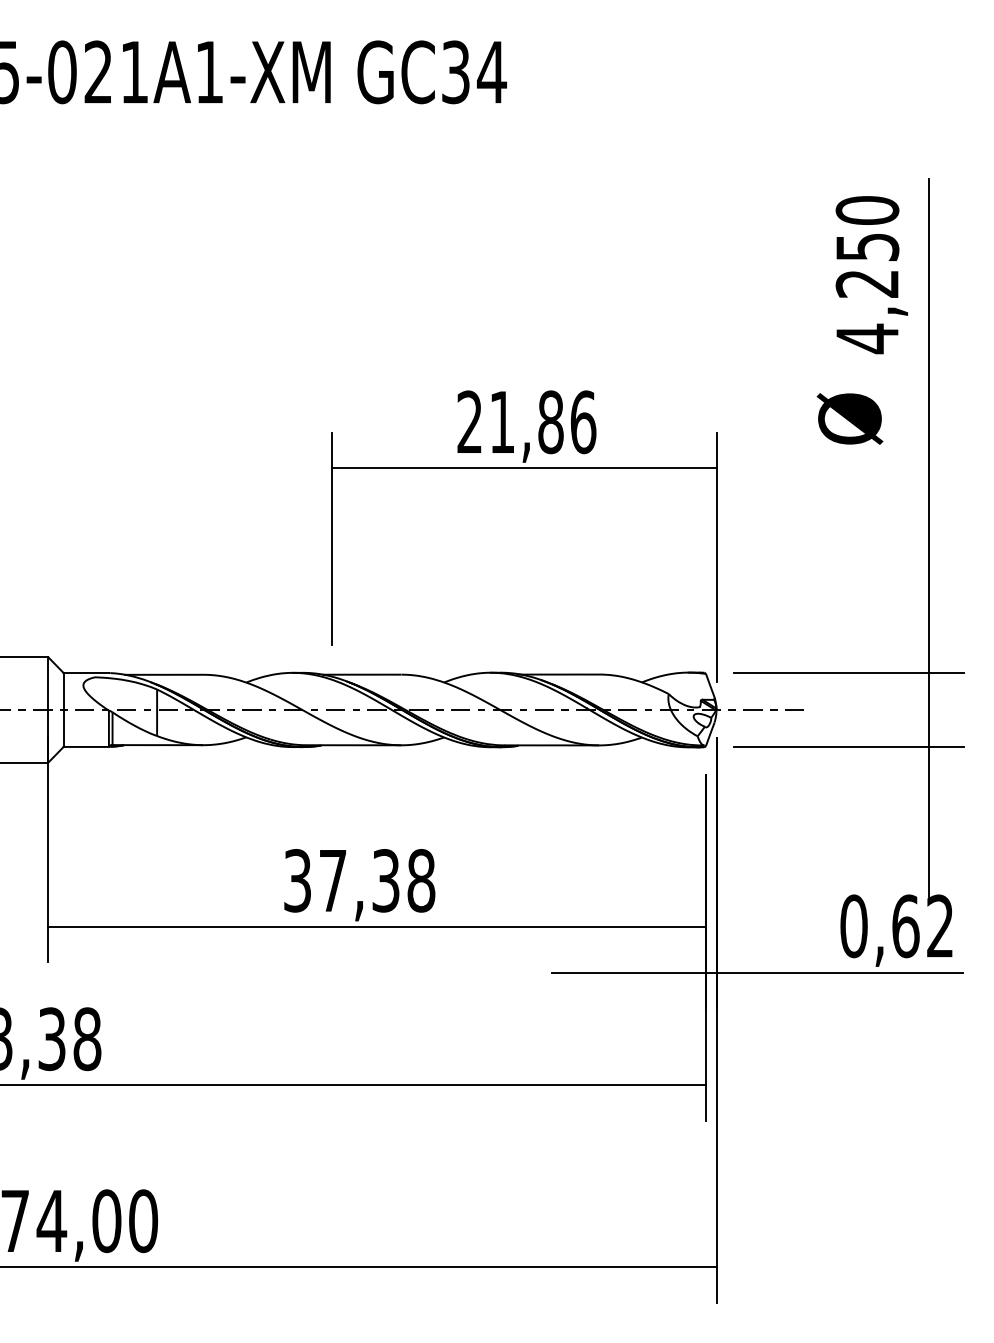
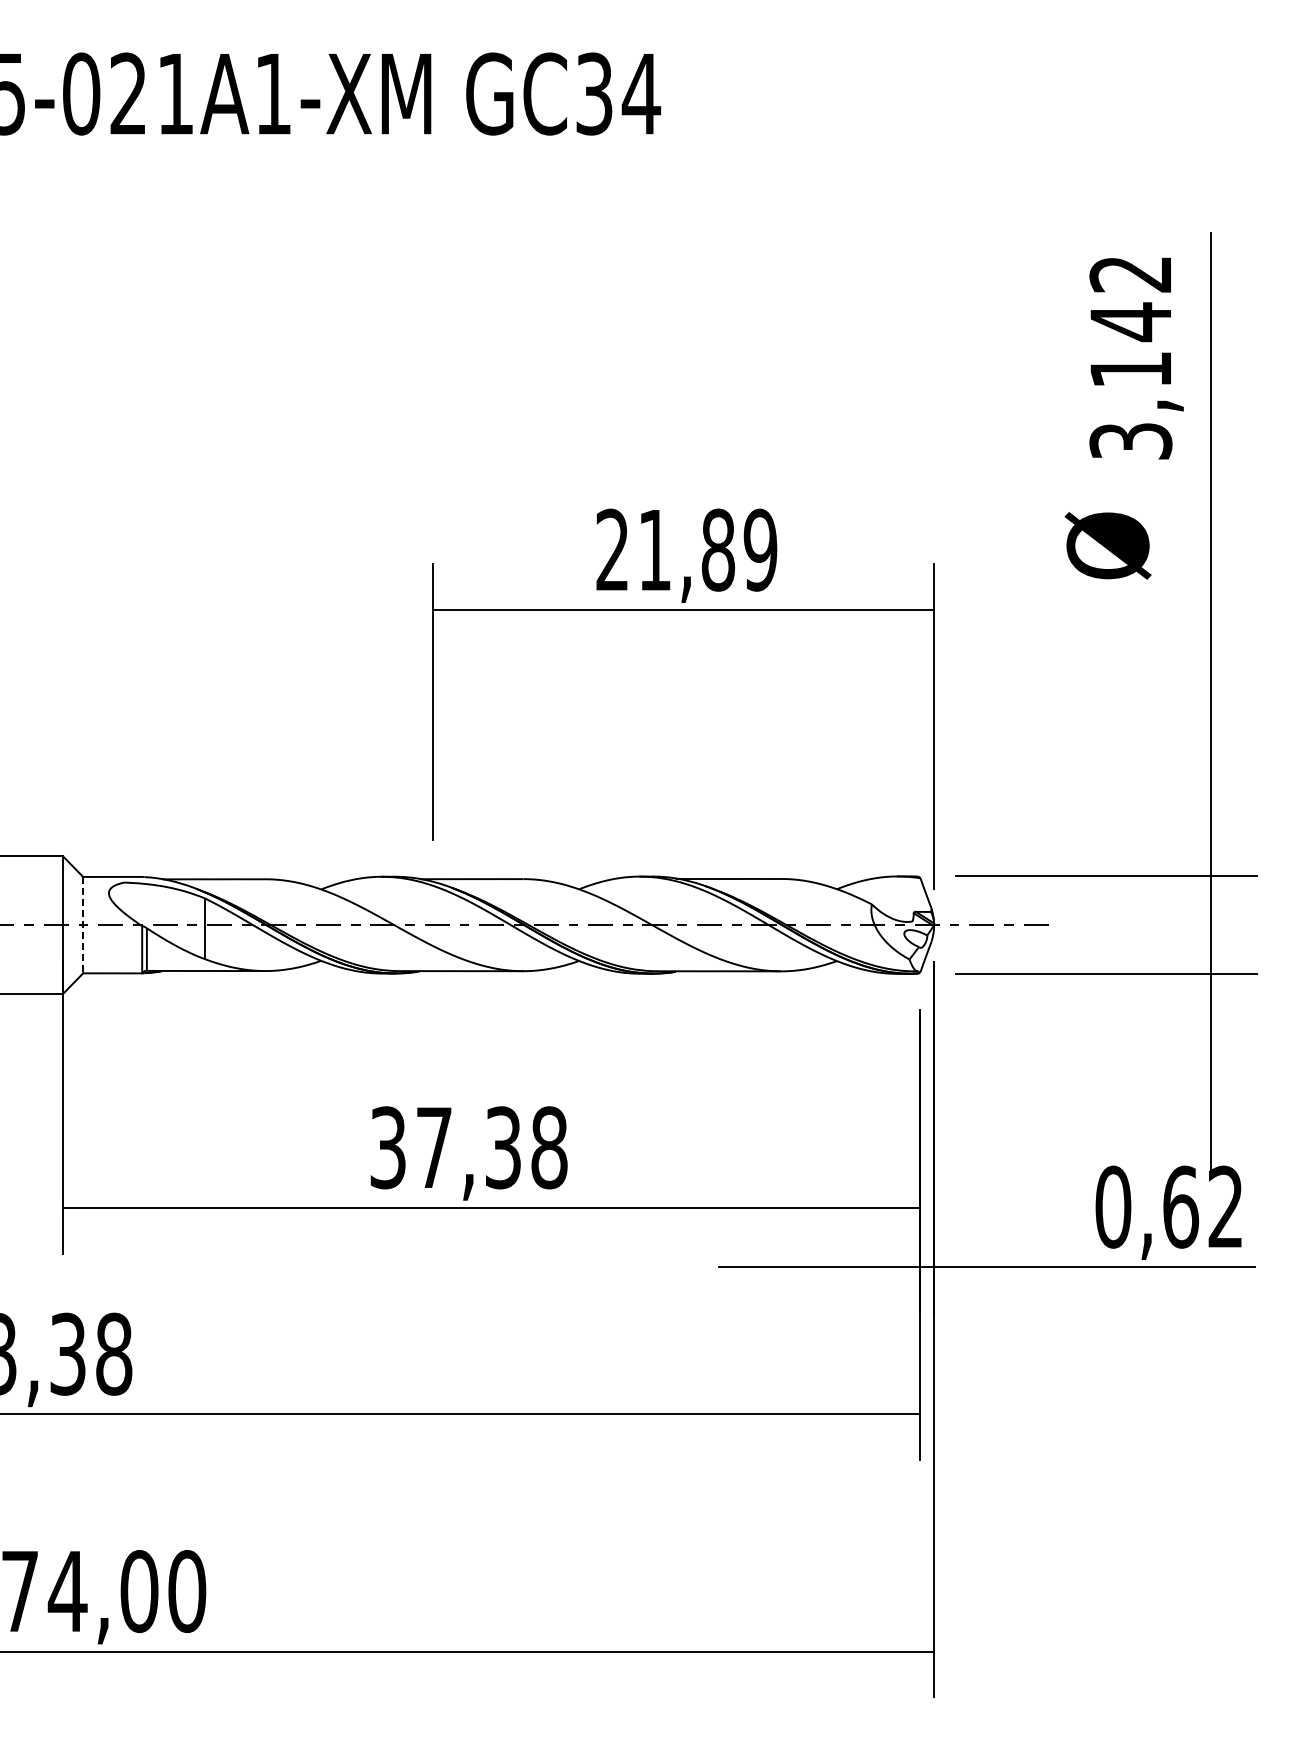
text: (867, 275) -> (1130, 358), 4,250 -> 3,142
text: (583, 421) -> (760, 549), 21,86 -> 21,89
line: (63, 710) -> (83, 925), solid -> dashed

